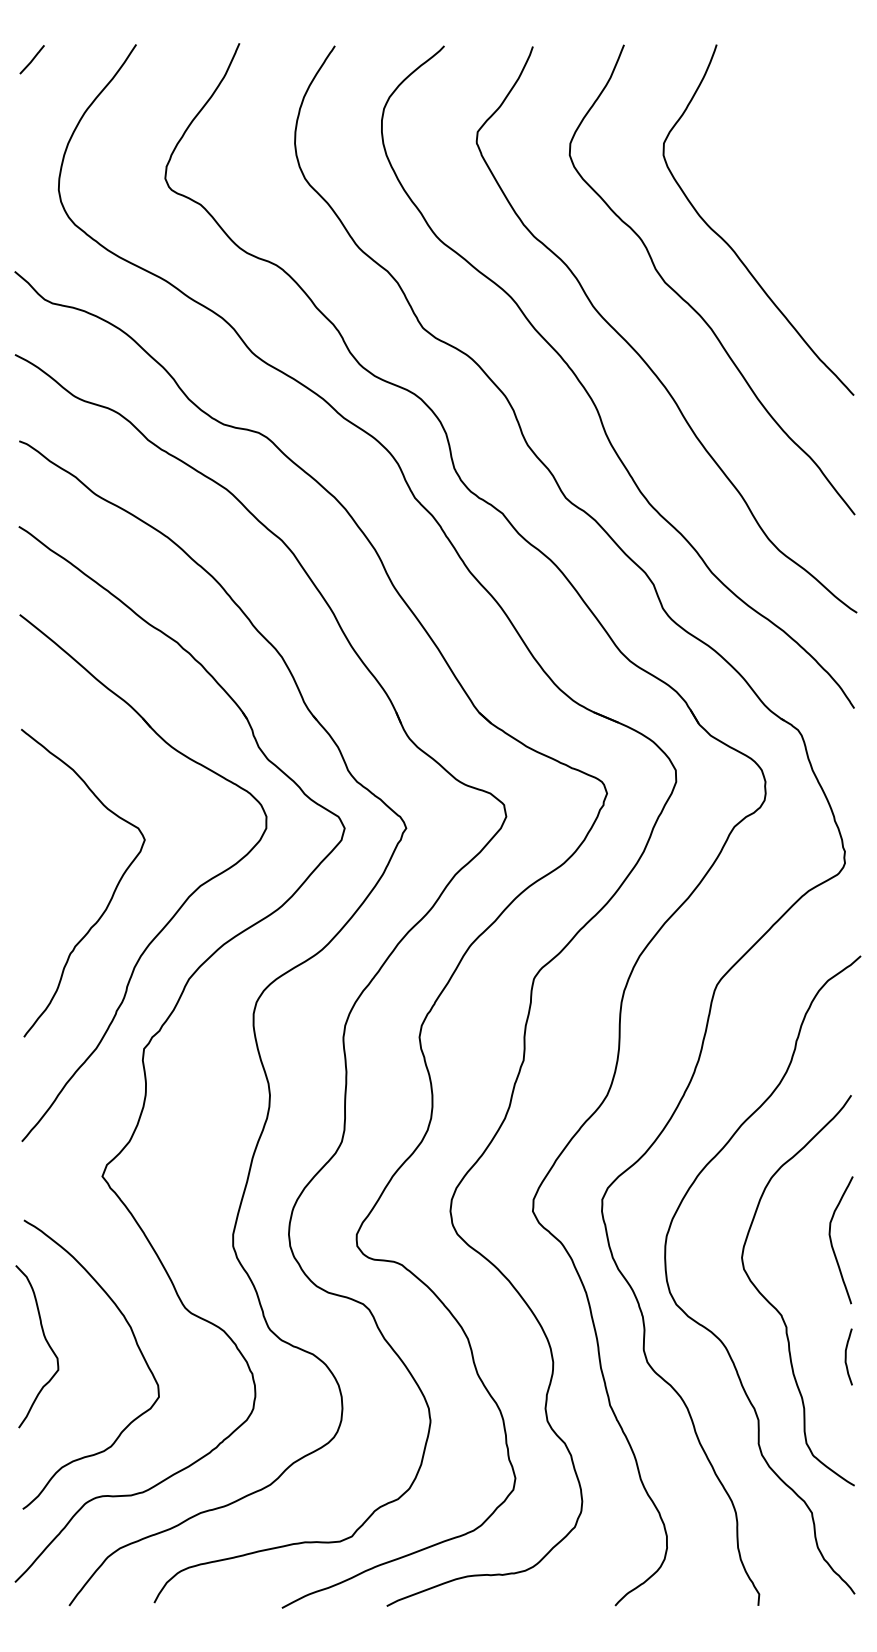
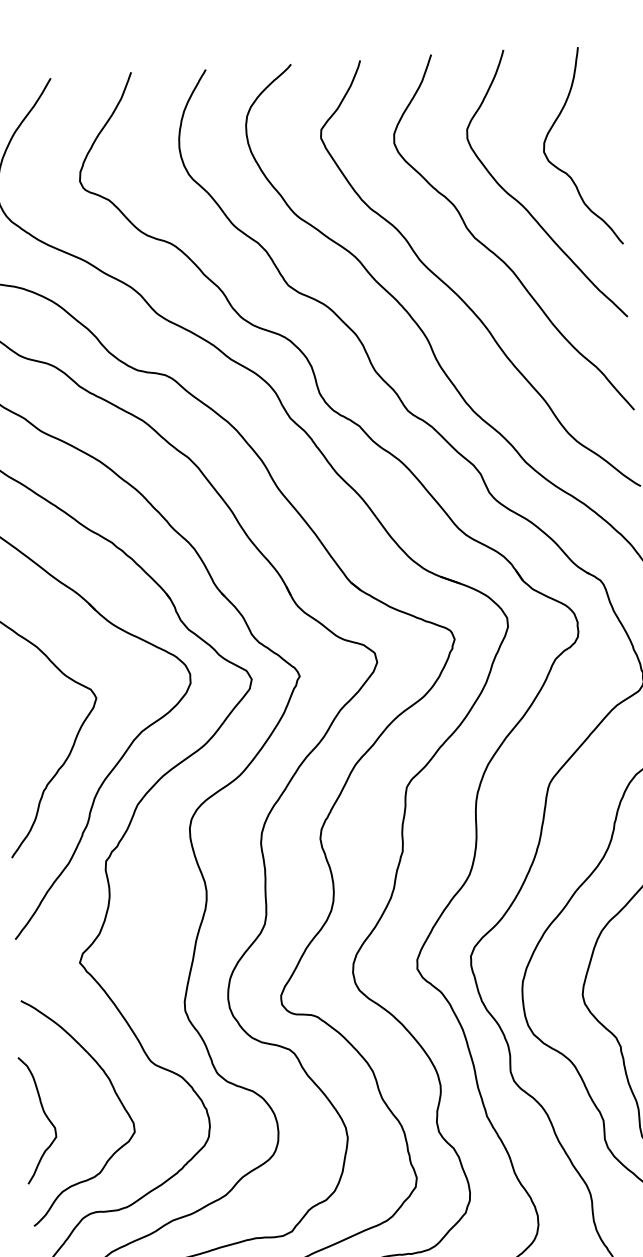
curve: (784, 204) -> (564, 171), added
curve: (46, 1342) -> (45, 1116), moved

